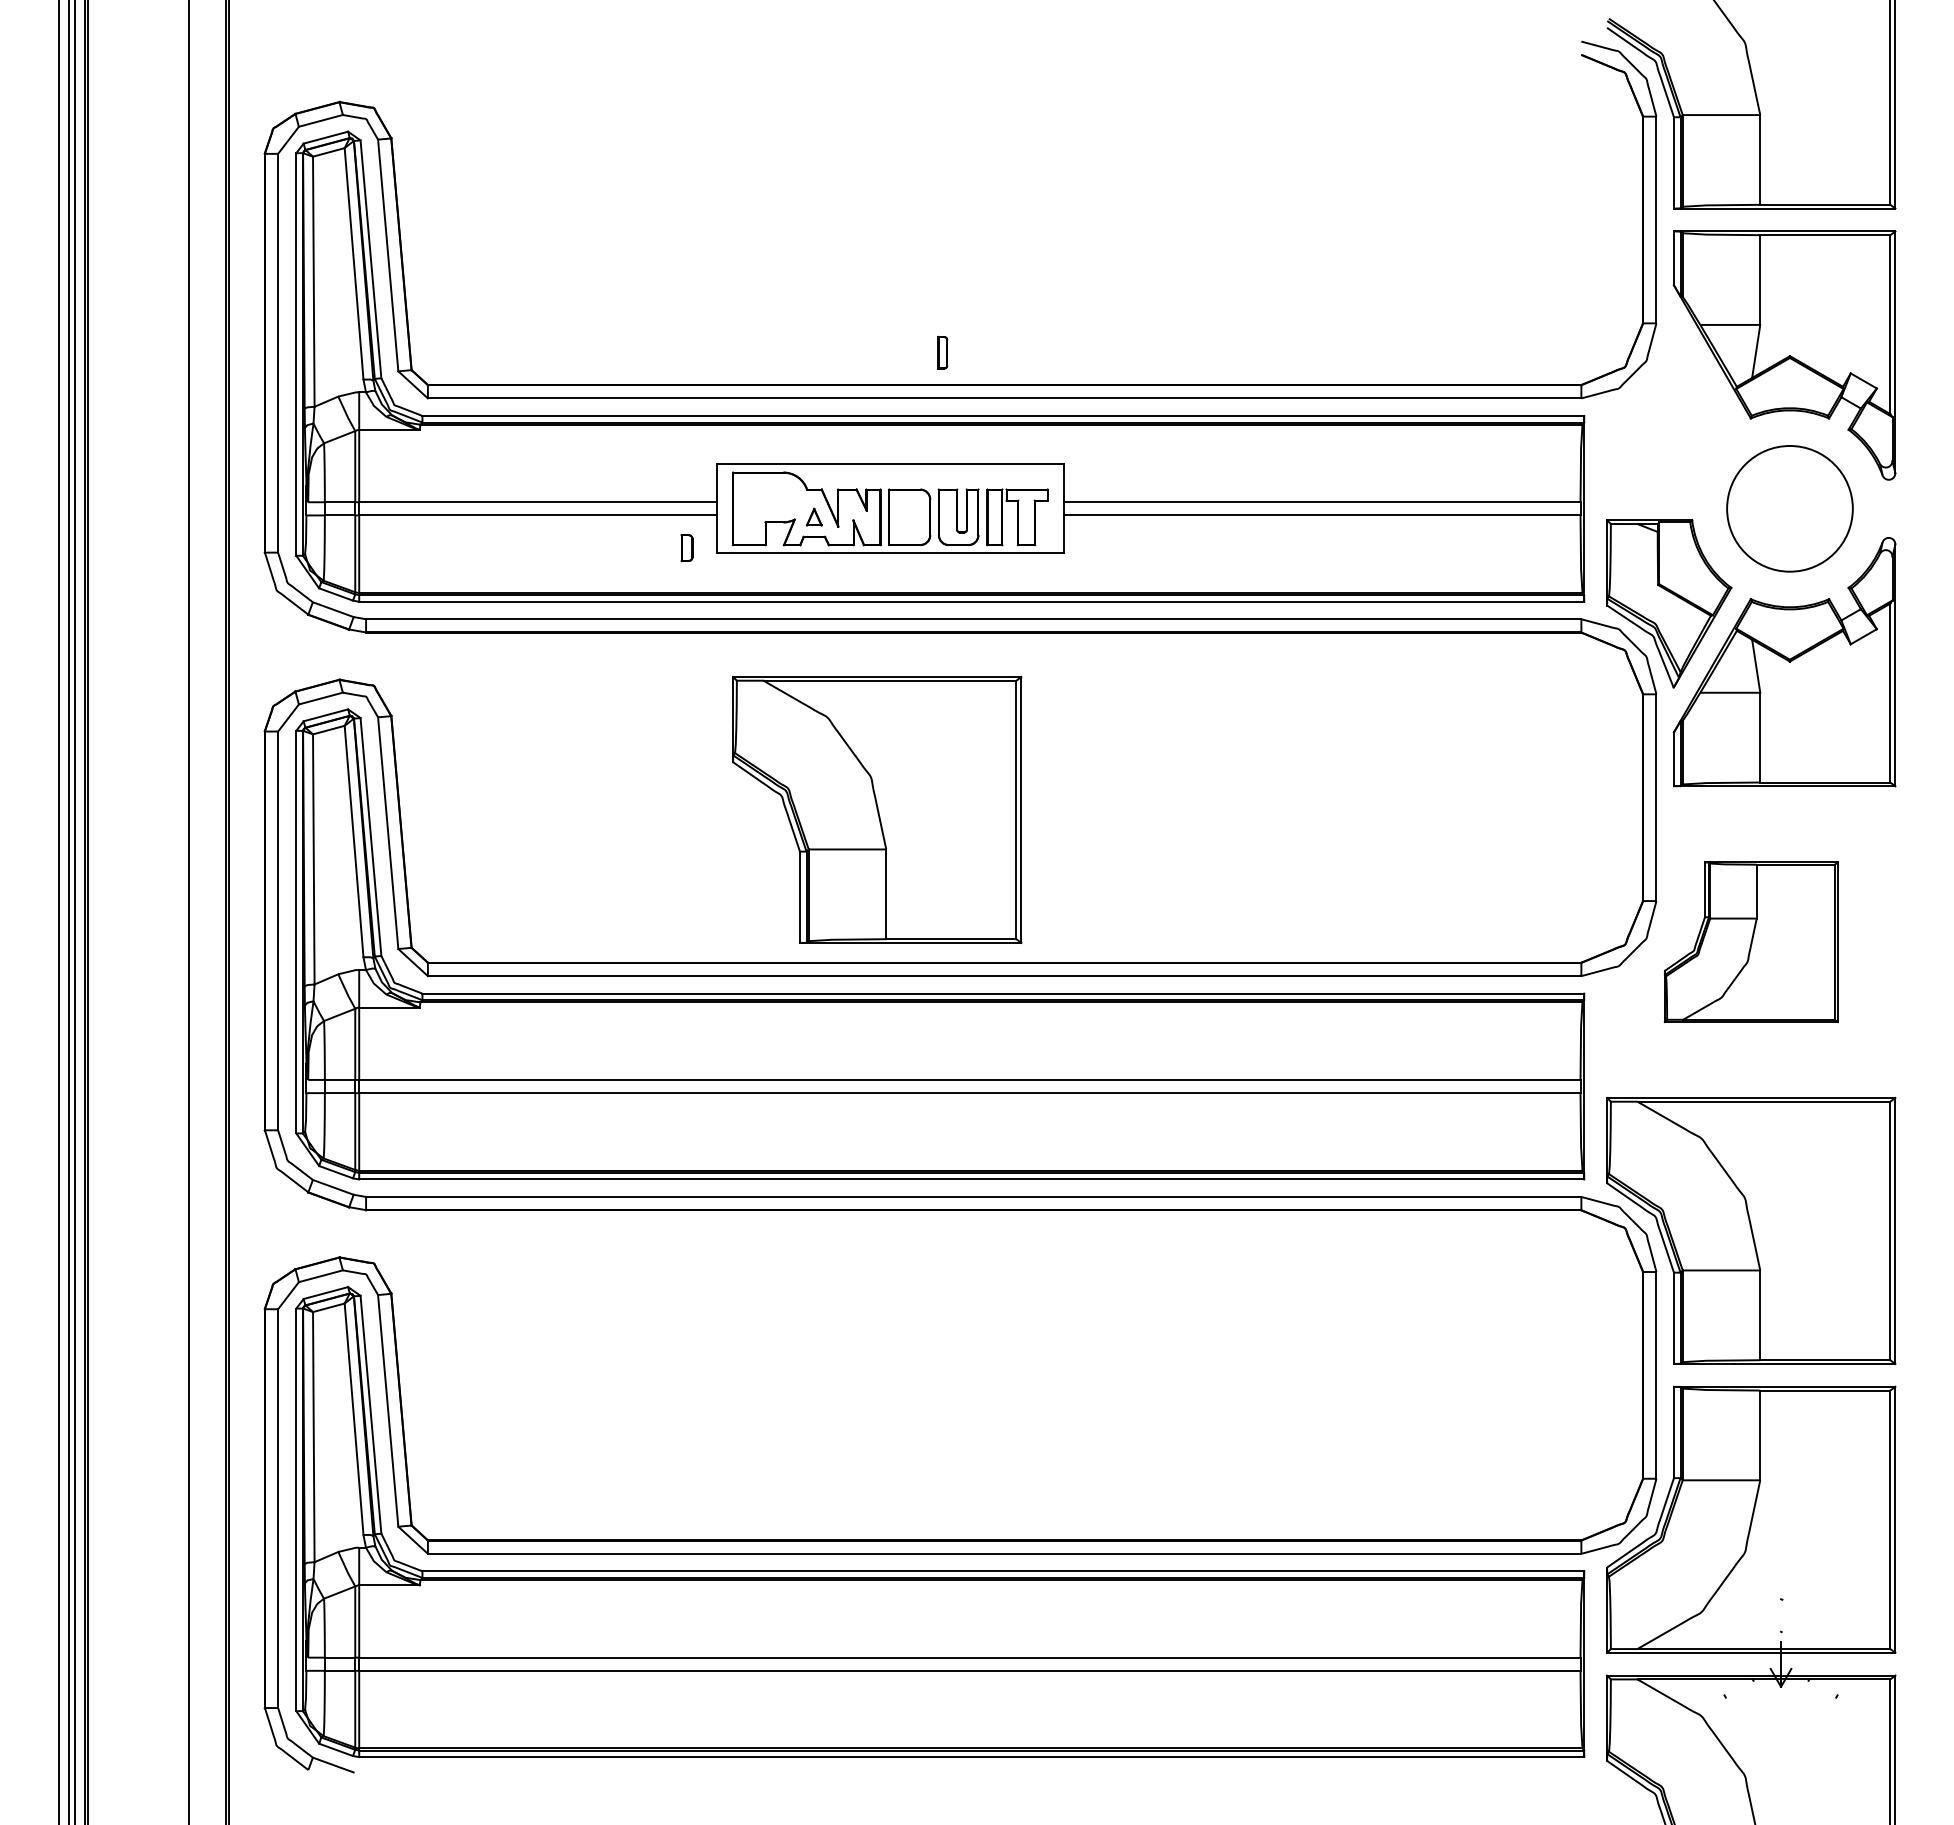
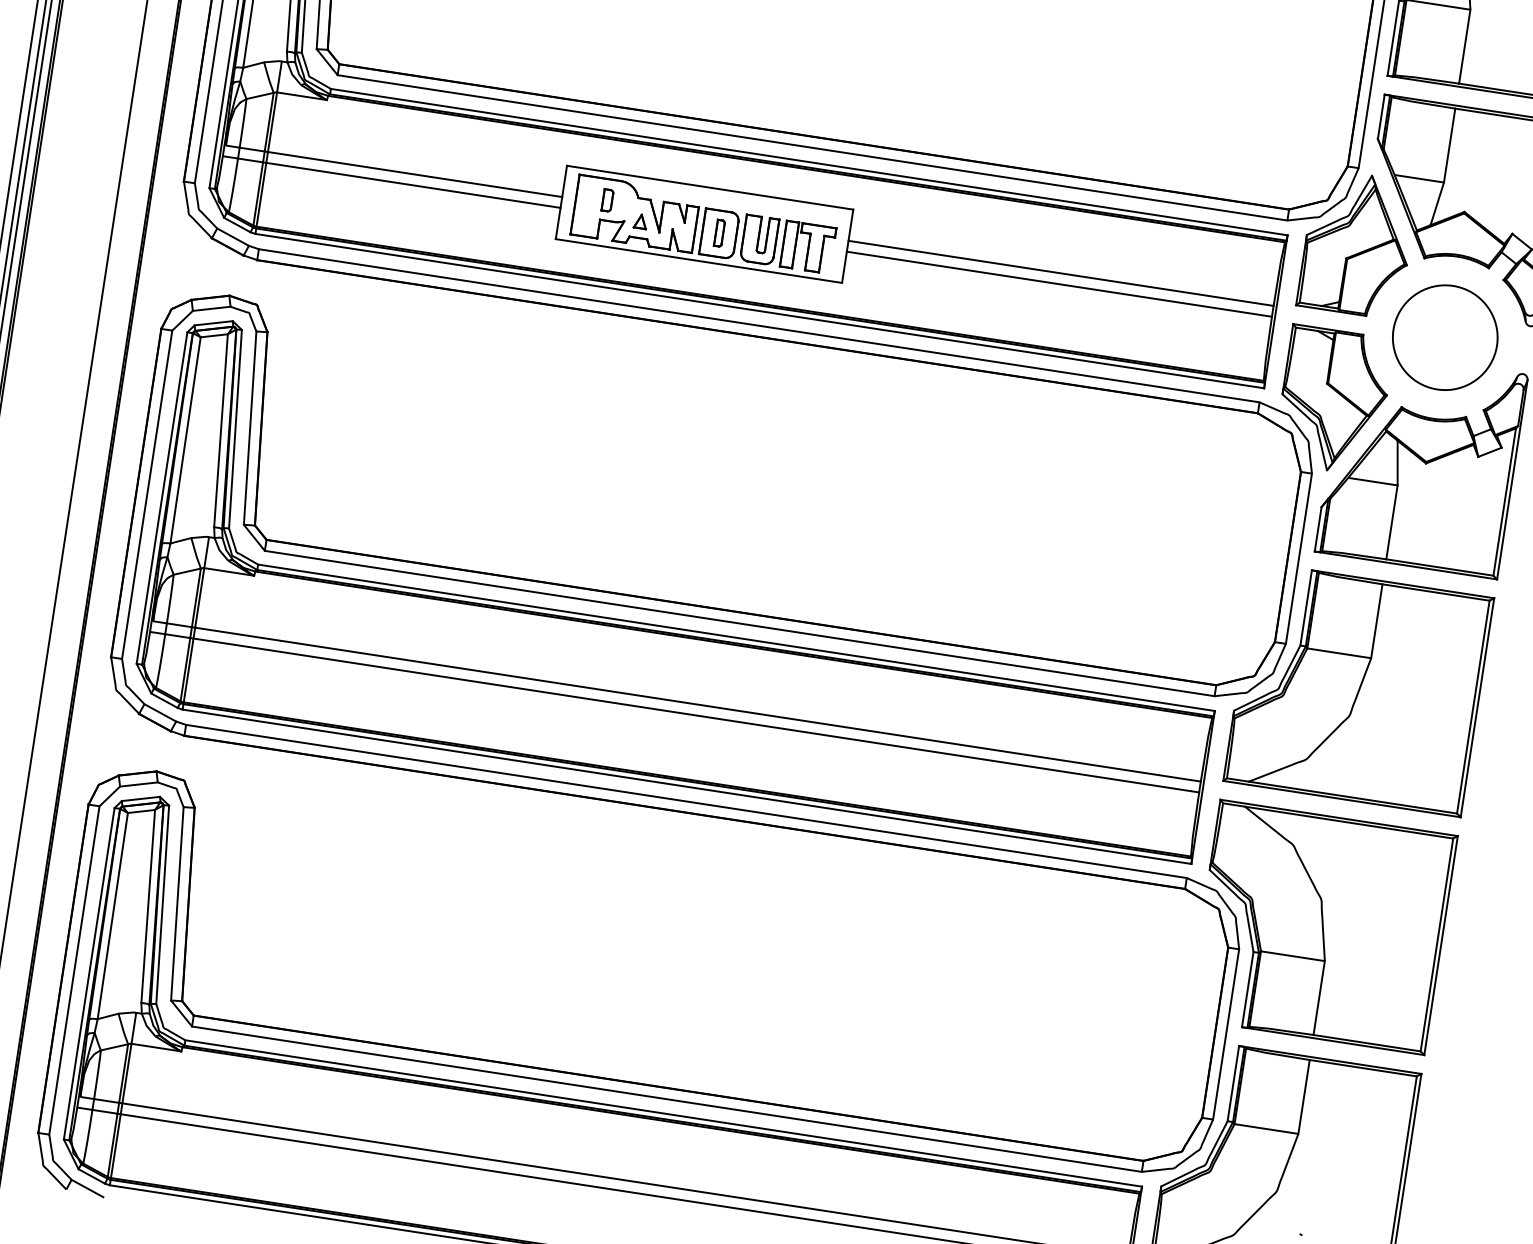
part: (942, 352) -> (719, 233), moved
part: (1669, 413) -> (1358, 244), added
part: (686, 548) -> (607, 200), moved
part: (877, 809) -> (656, 470), removed
part: (1751, 942) -> (1358, 689), size x1.67

